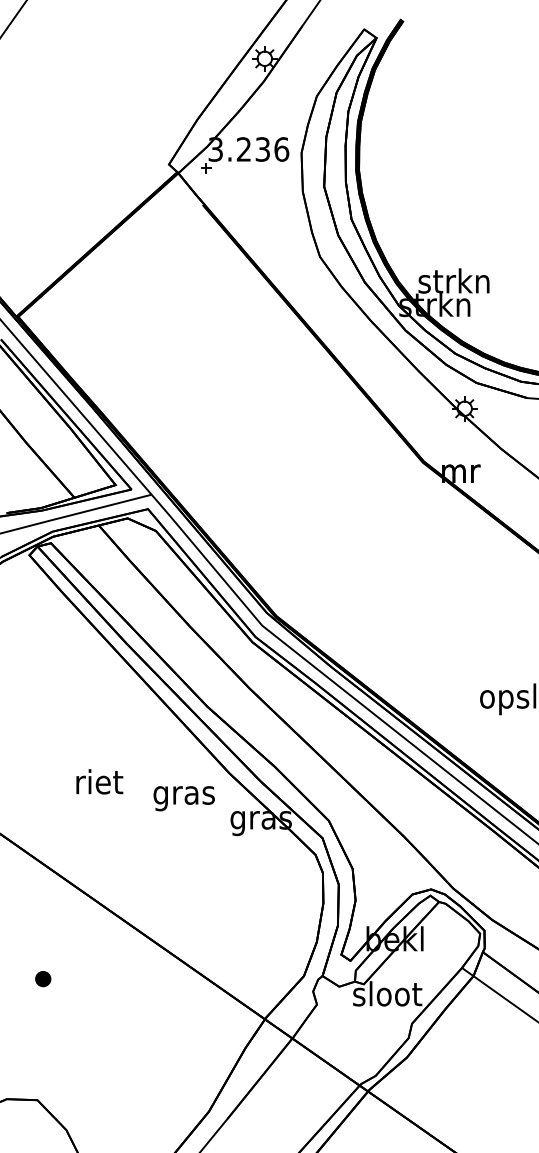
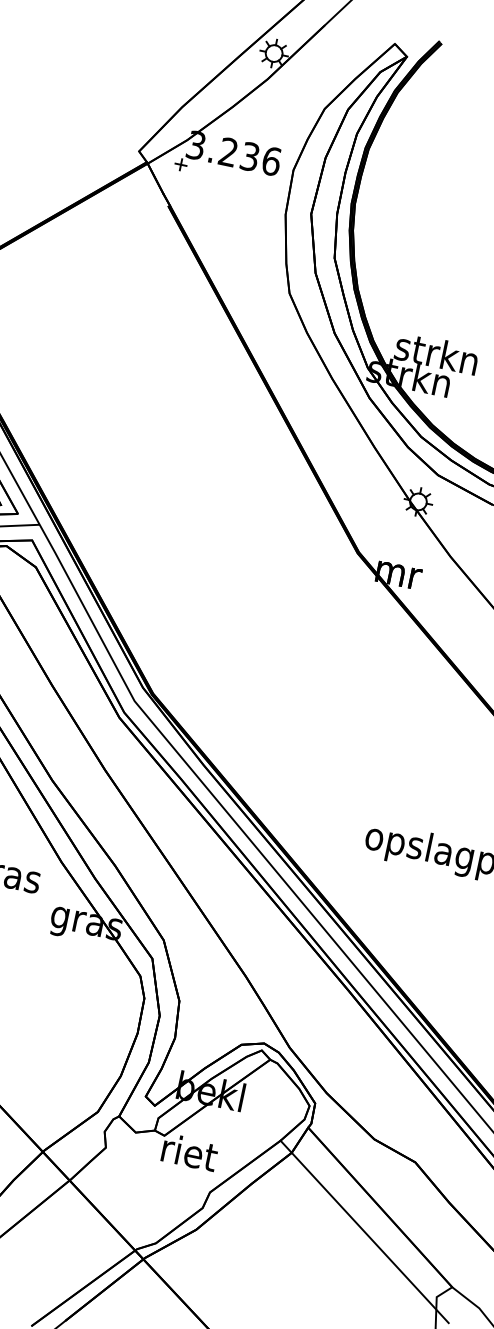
text: (387, 993) -> (189, 1151), sloot -> riet

